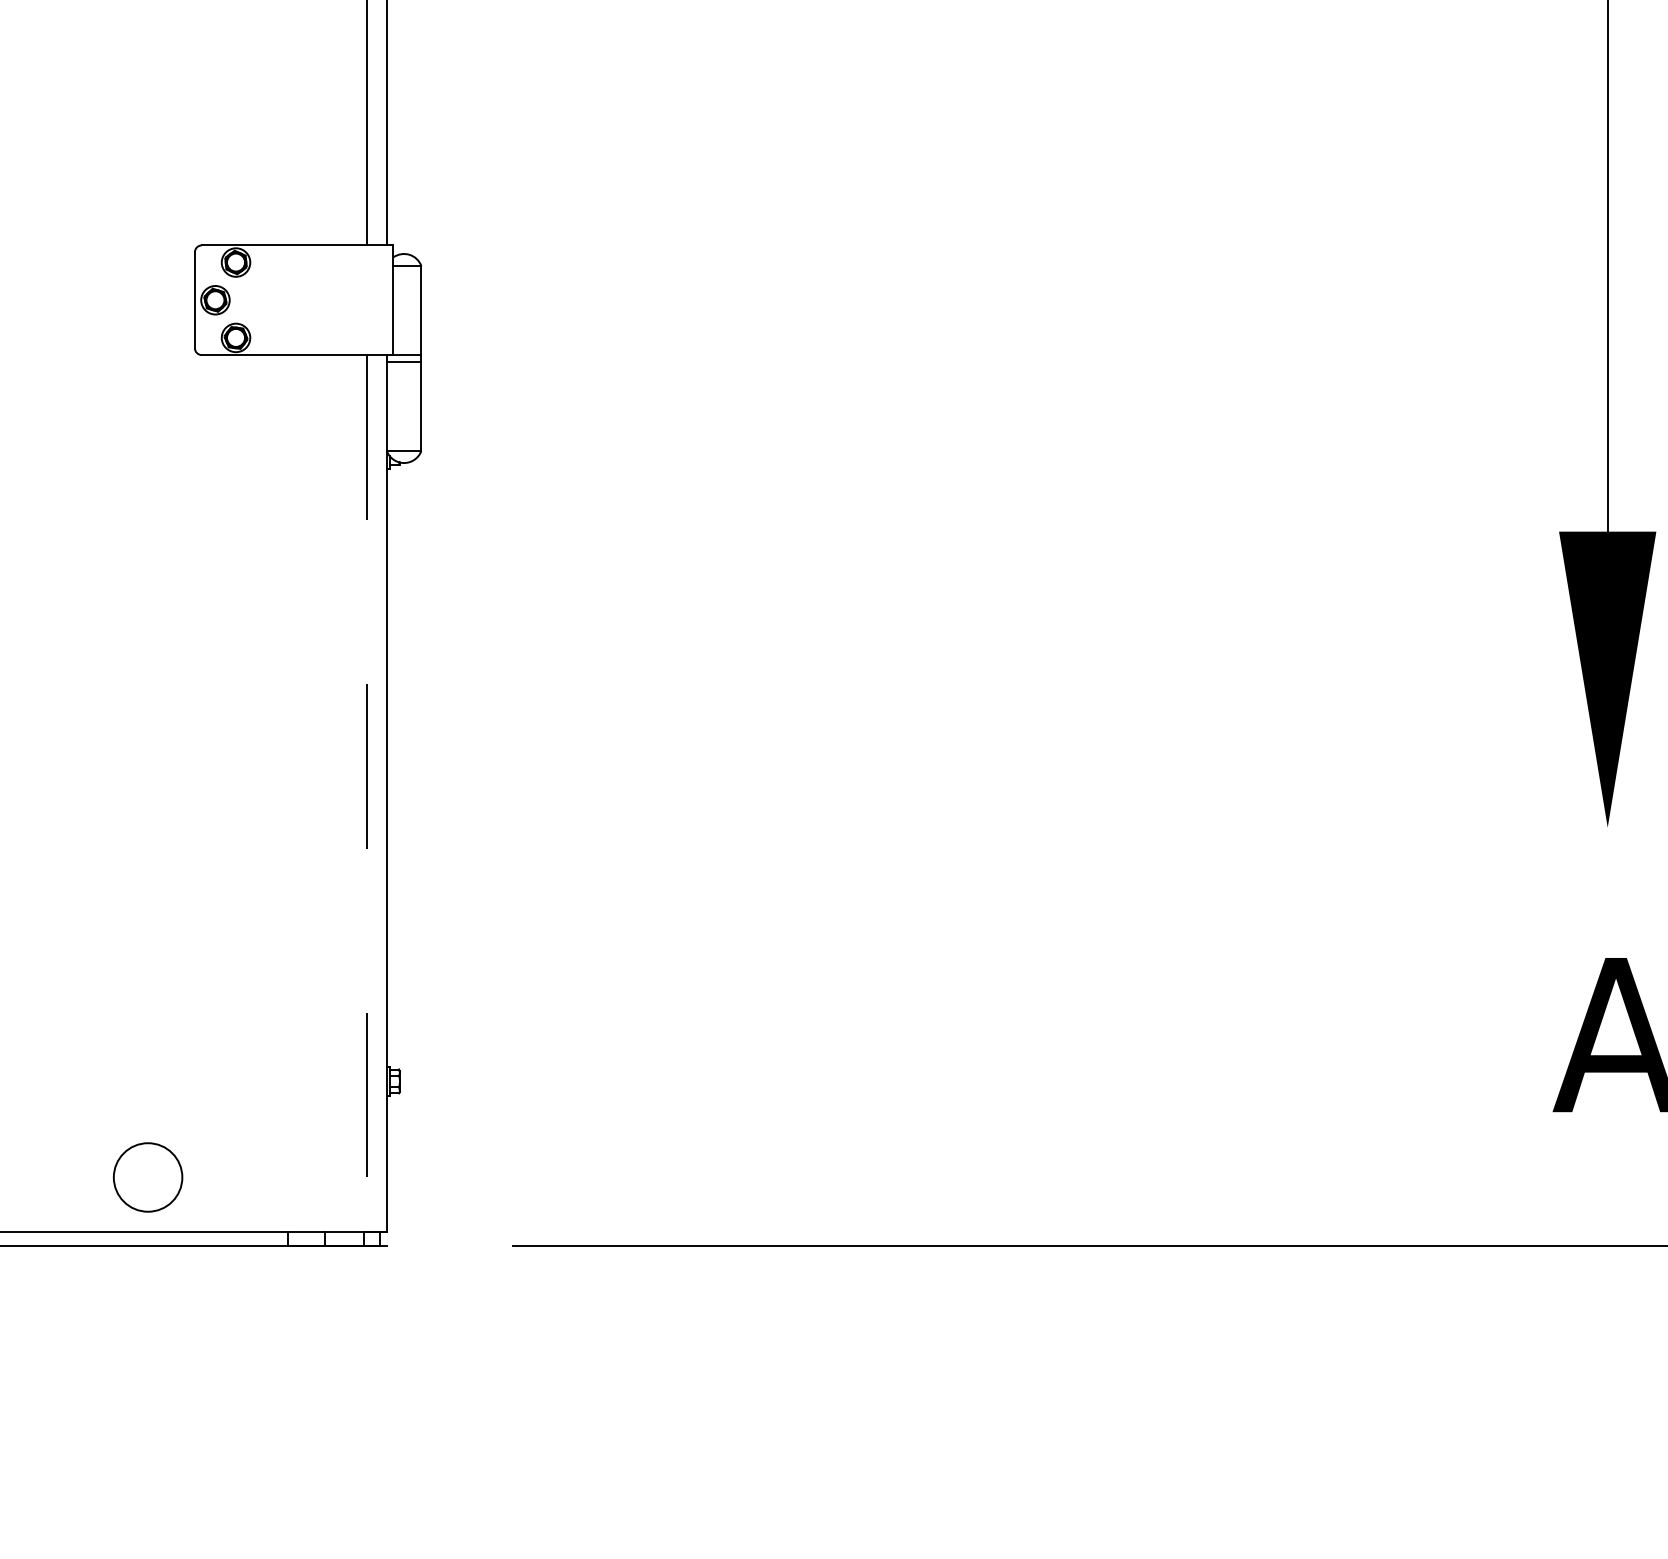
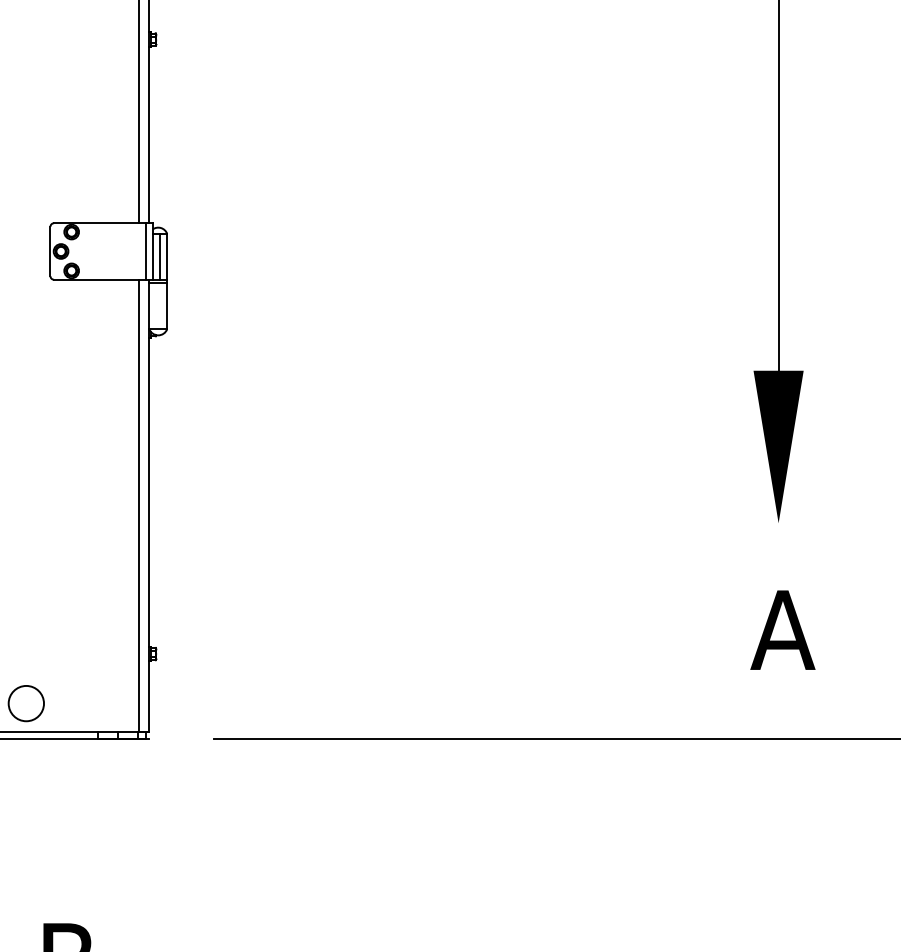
line: (379, 300) -> (145, 251), added
line: (406, 309) -> (159, 256), added
line: (365, 795) -> (138, 506), dashed -> solid

